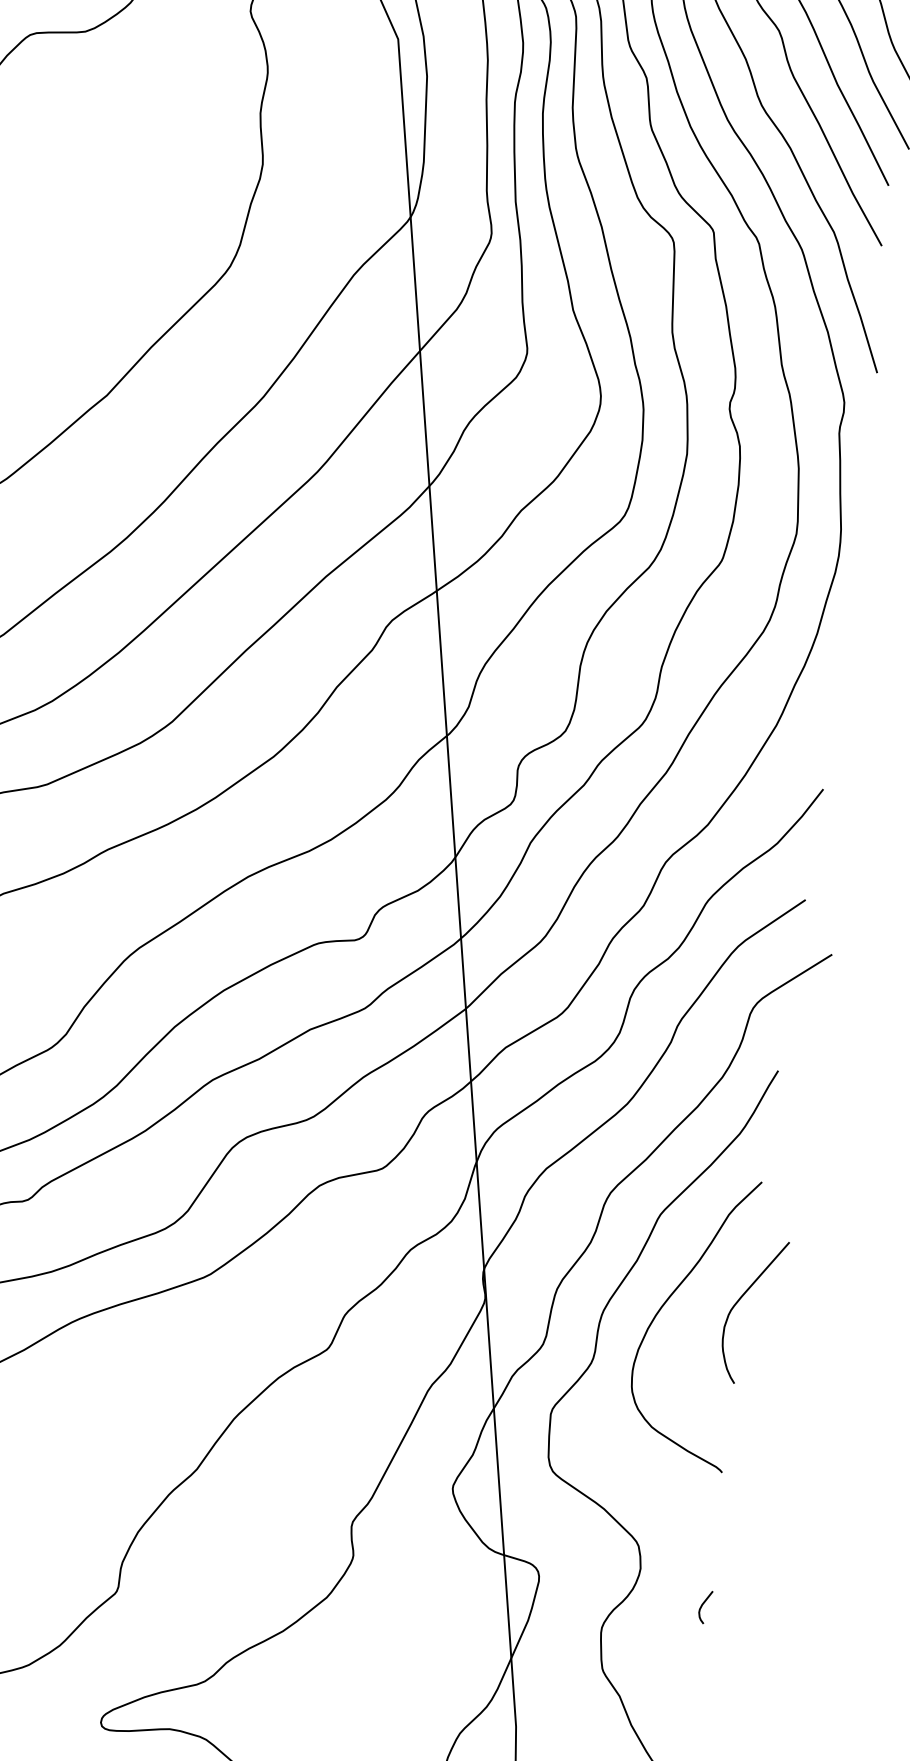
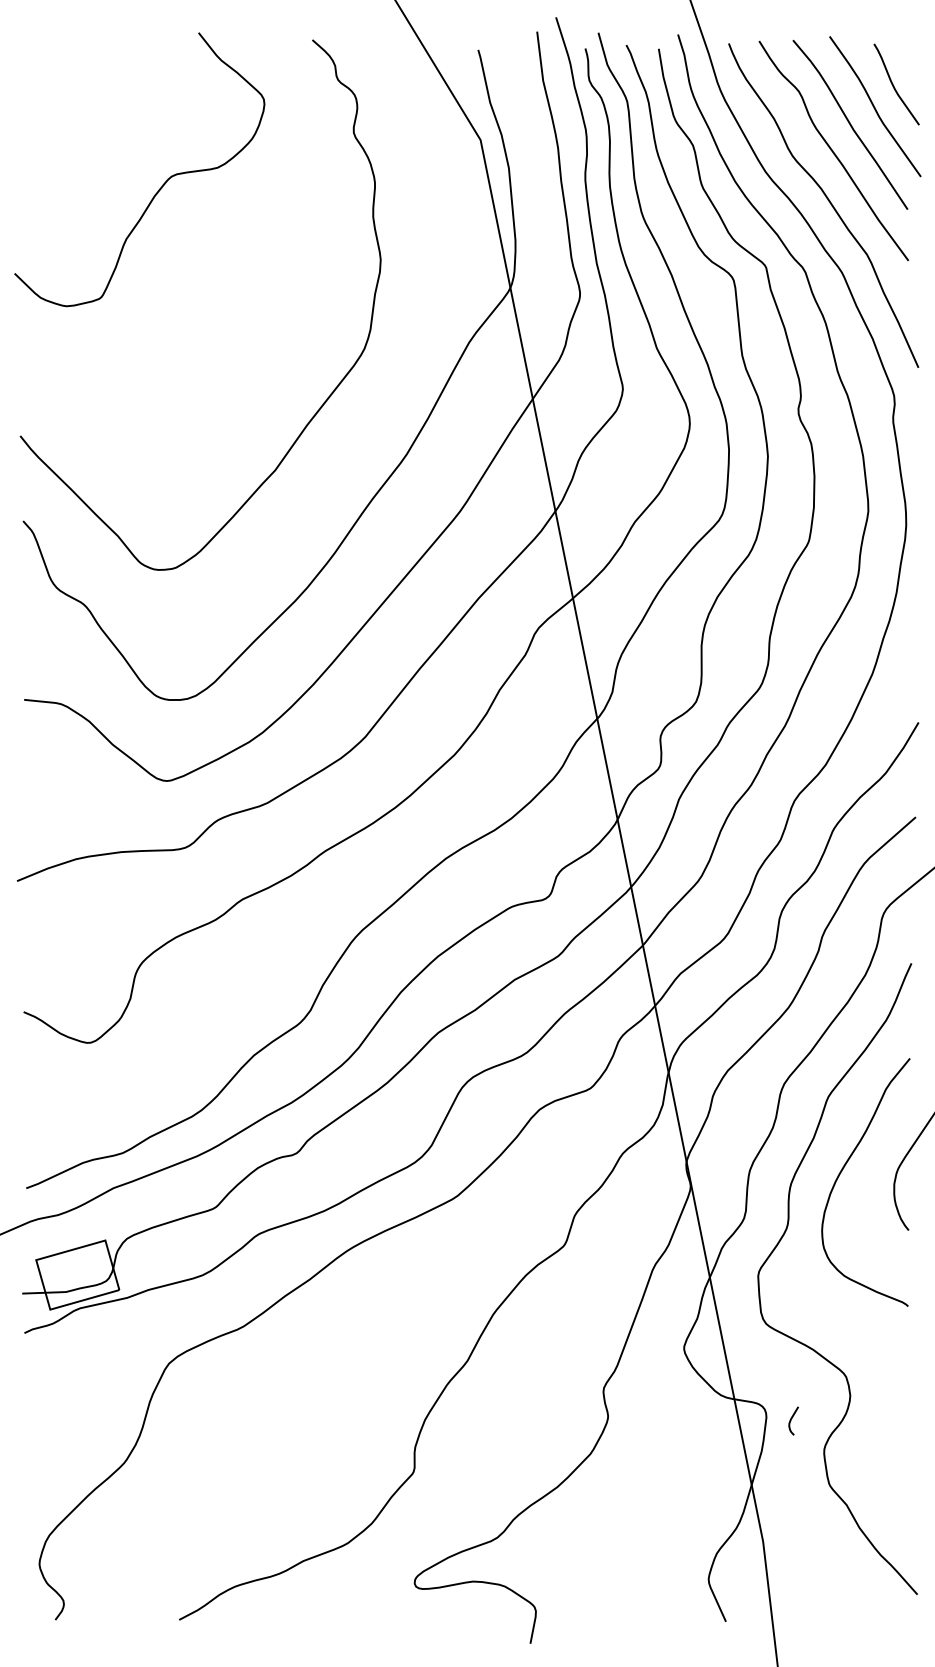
curve: (702, 1606) -> (791, 1420), moved

